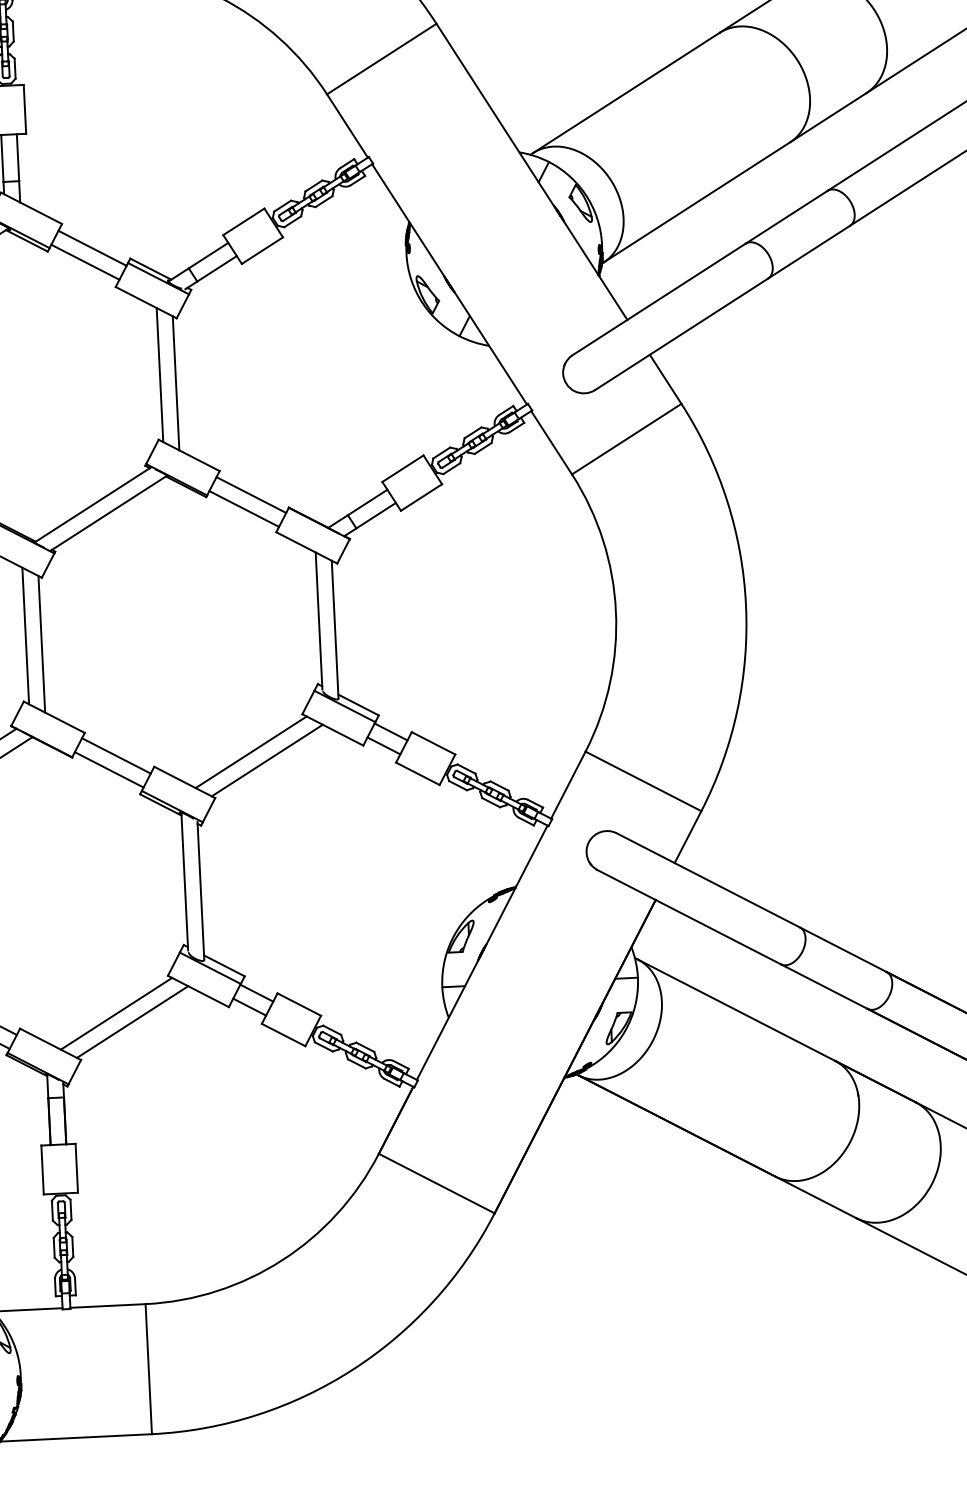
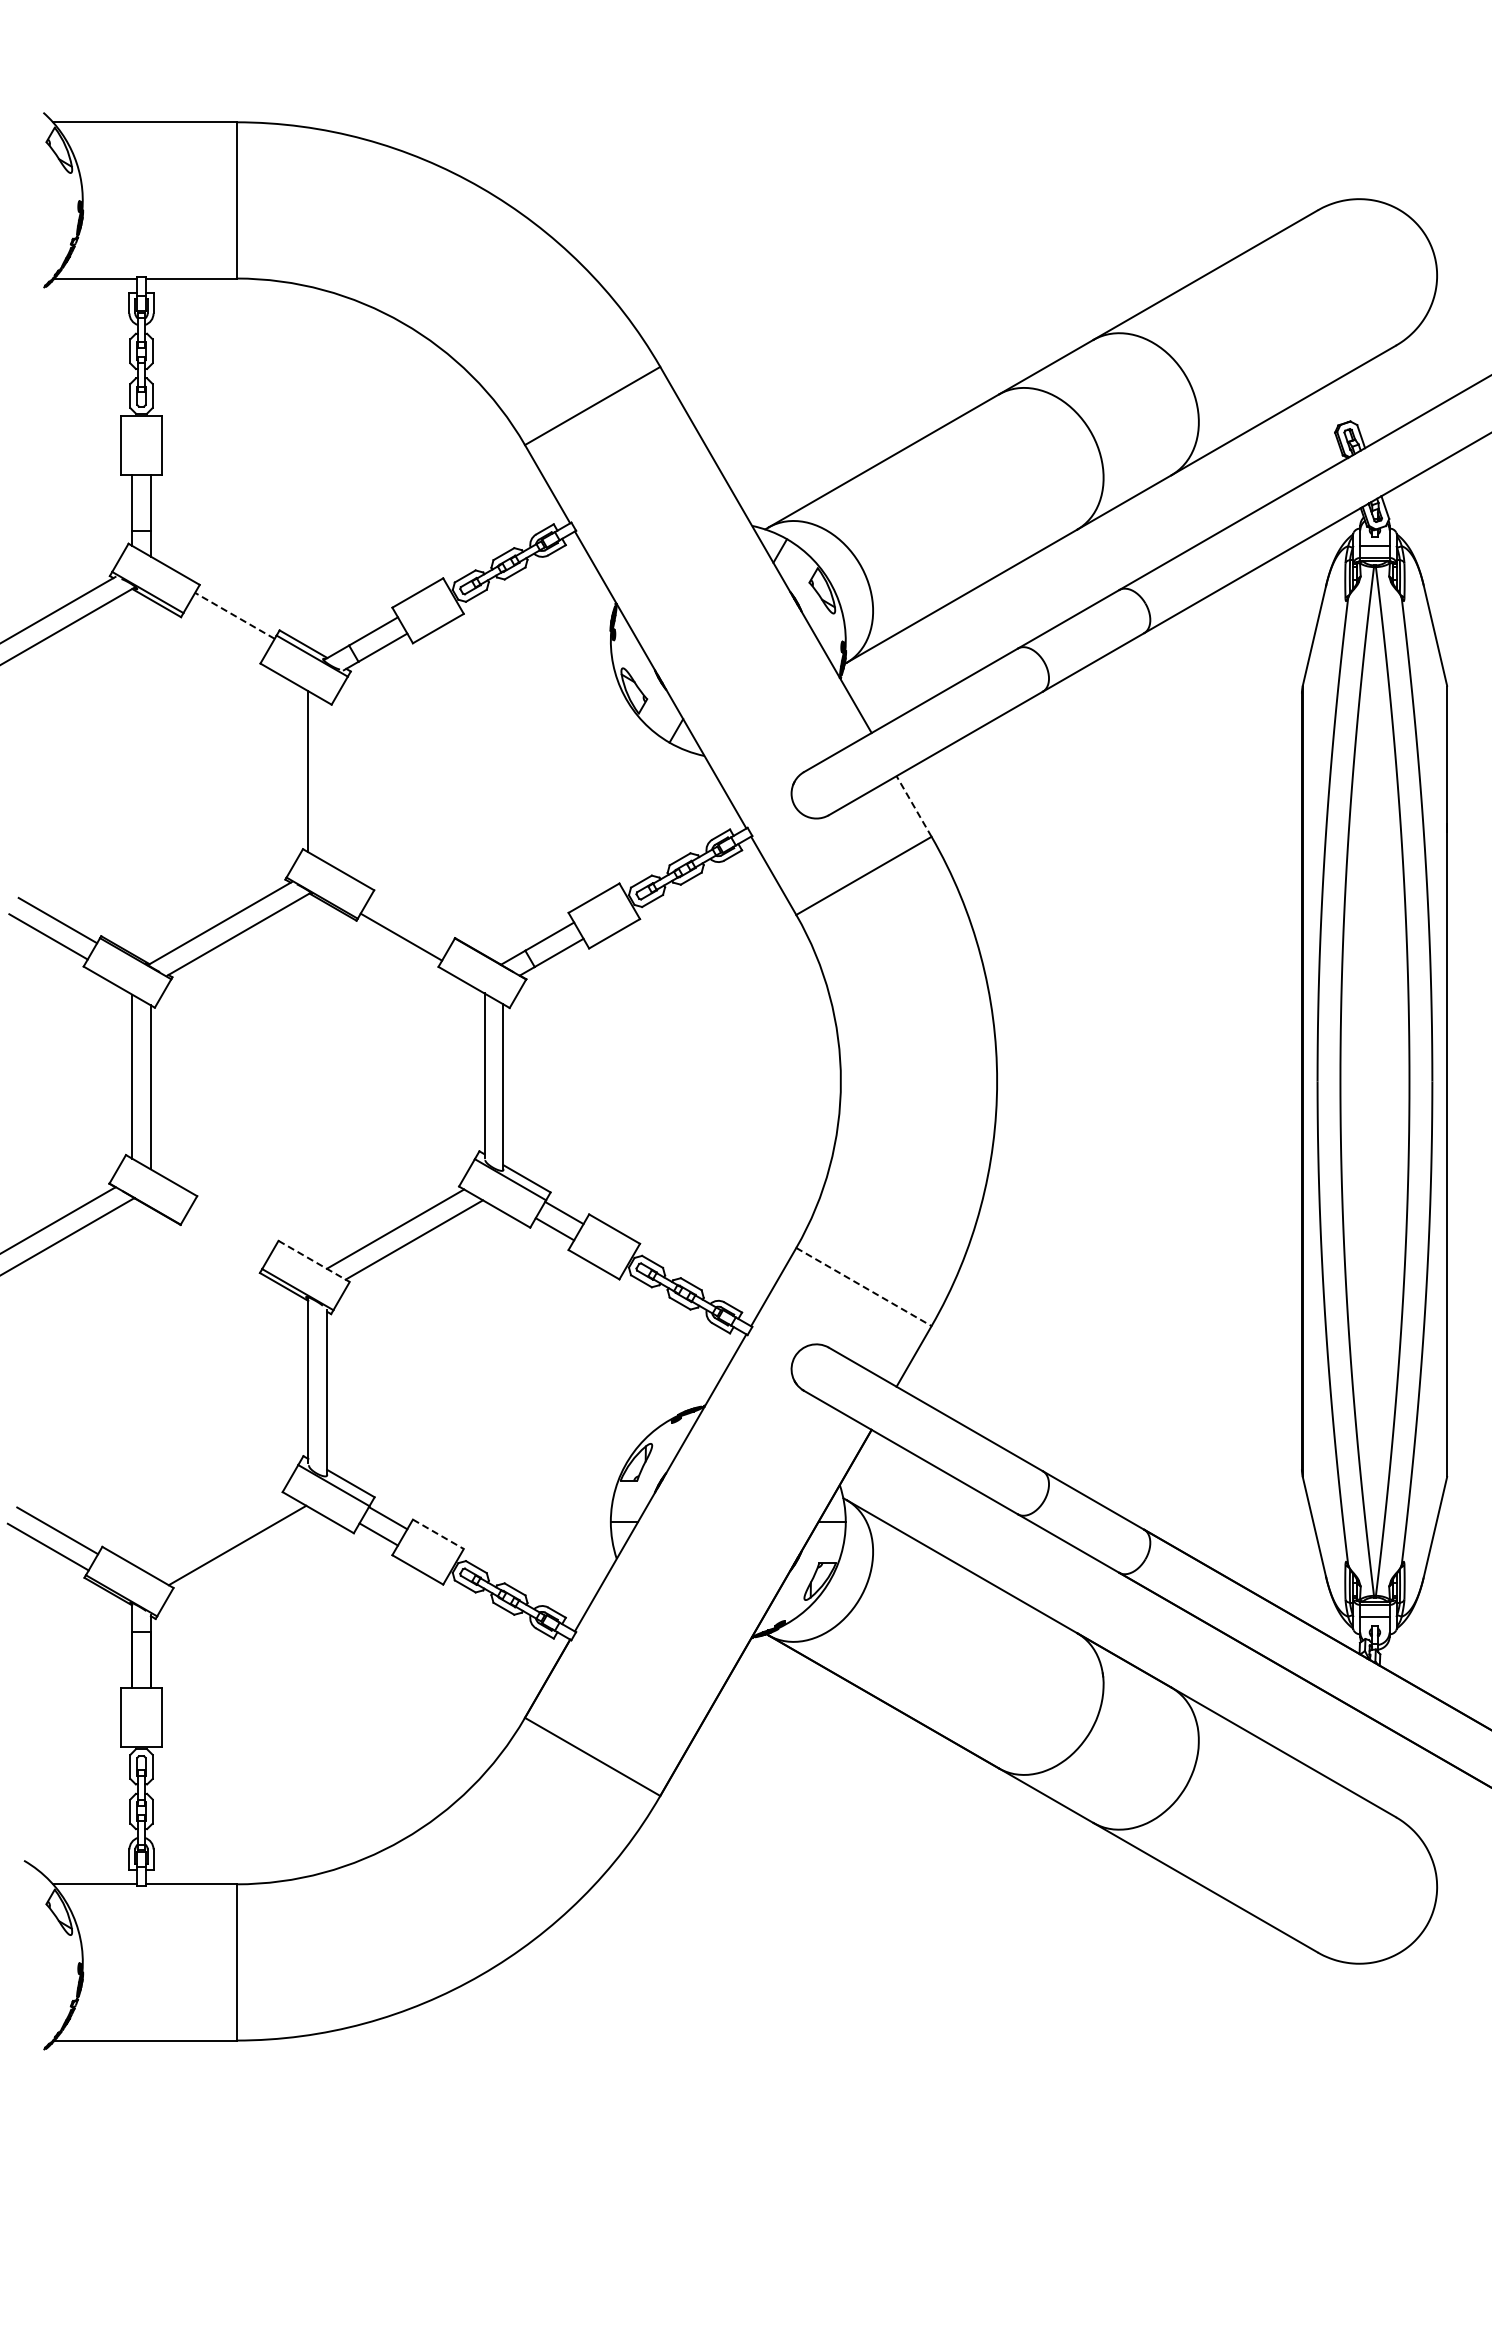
line: (92, 248) -> (234, 615), solid -> dashed
line: (85, 262) -> (225, 632), removed
line: (665, 379) -> (913, 806), solid -> dashed
line: (176, 383) -> (327, 782), removed
line: (251, 494) -> (410, 920), removed
line: (116, 755) -> (233, 1225), removed
line: (109, 769) -> (224, 1241), removed
line: (643, 781) -> (864, 1287), solid -> dashed
line: (185, 782) -> (314, 1261), solid -> dashed
line: (299, 1004) -> (438, 1534), solid -> dashed
line: (116, 1013) -> (218, 1534), removed

